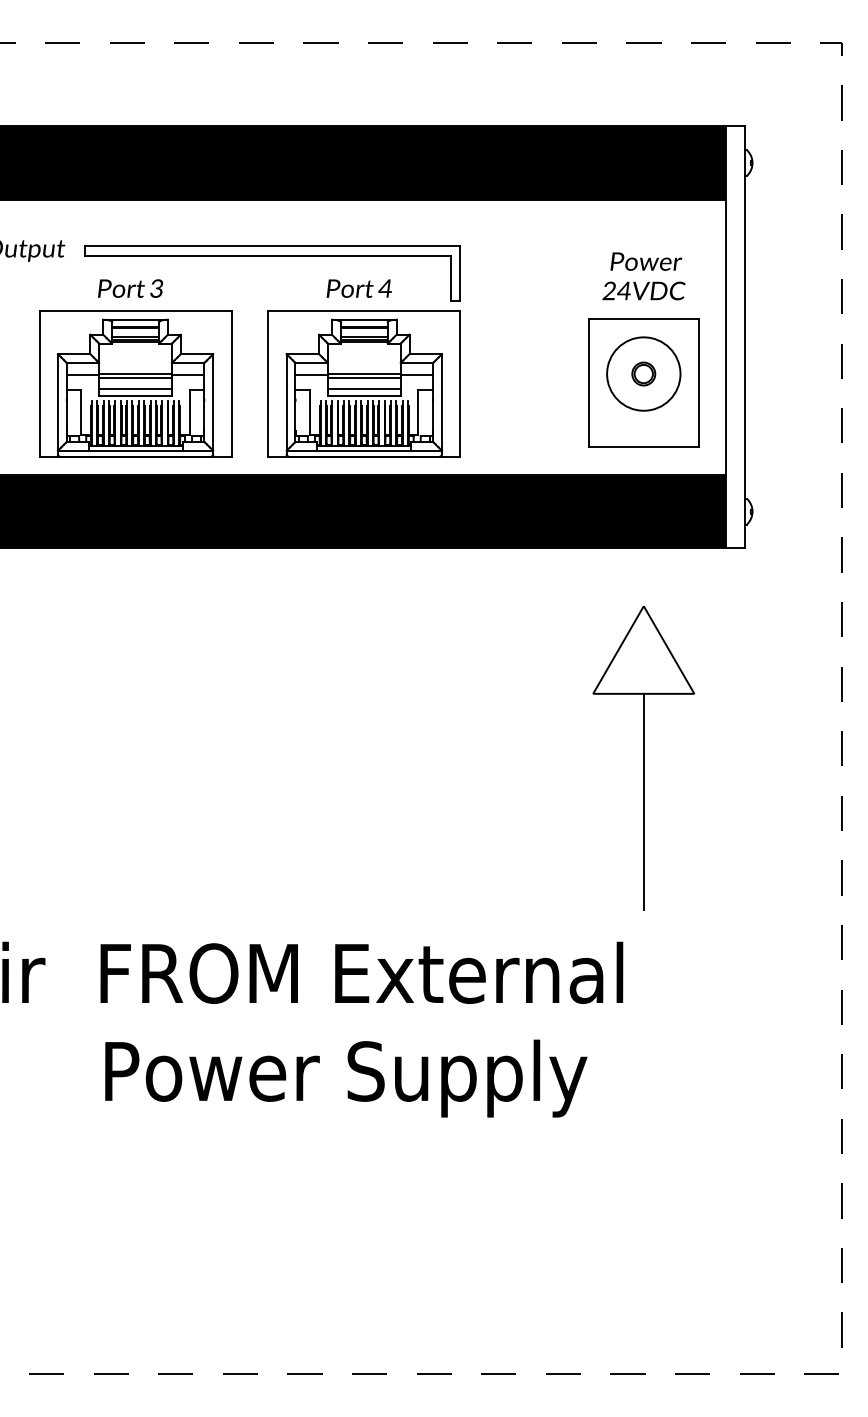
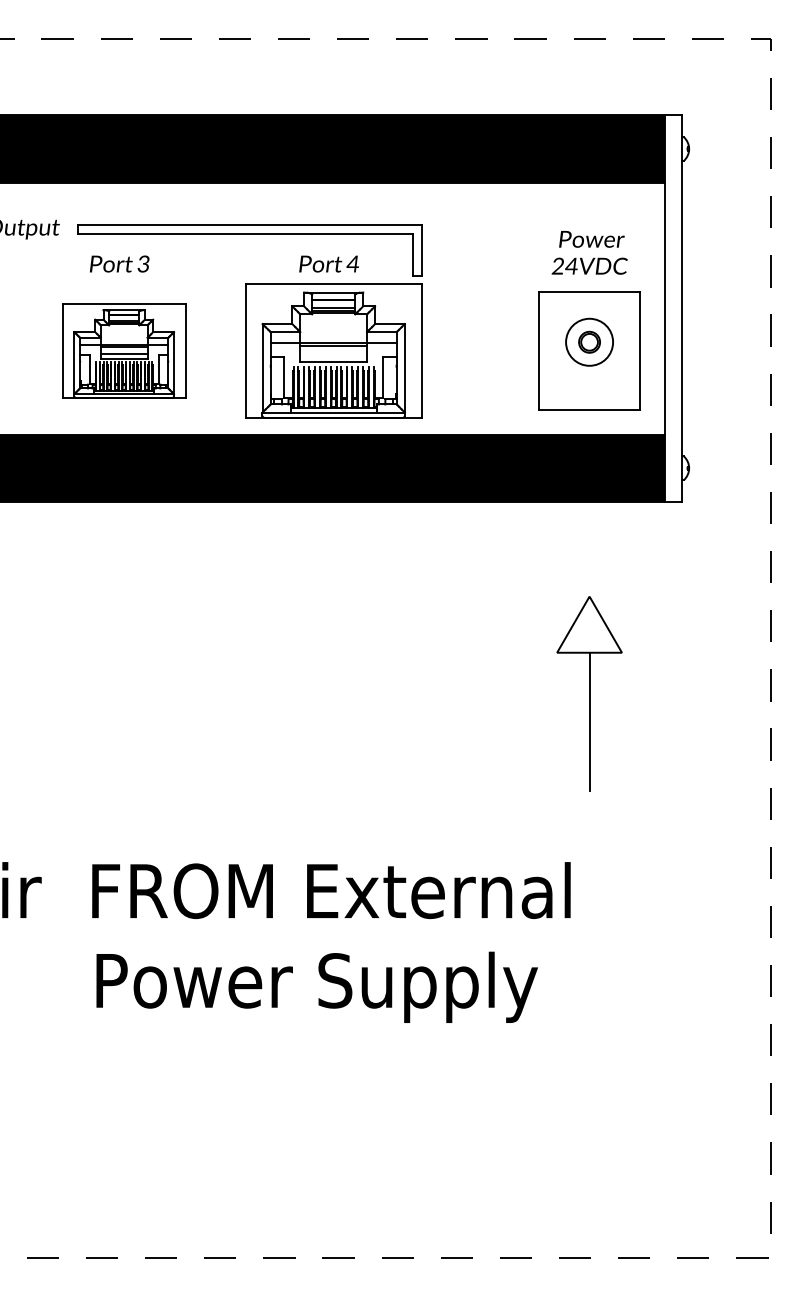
circle: (643, 373) -> (589, 341), size x0.7
part: (134, 383) -> (123, 350), size x0.7
line: (364, 388) -> (333, 355), removed
part: (643, 757) -> (589, 693), size x0.7

